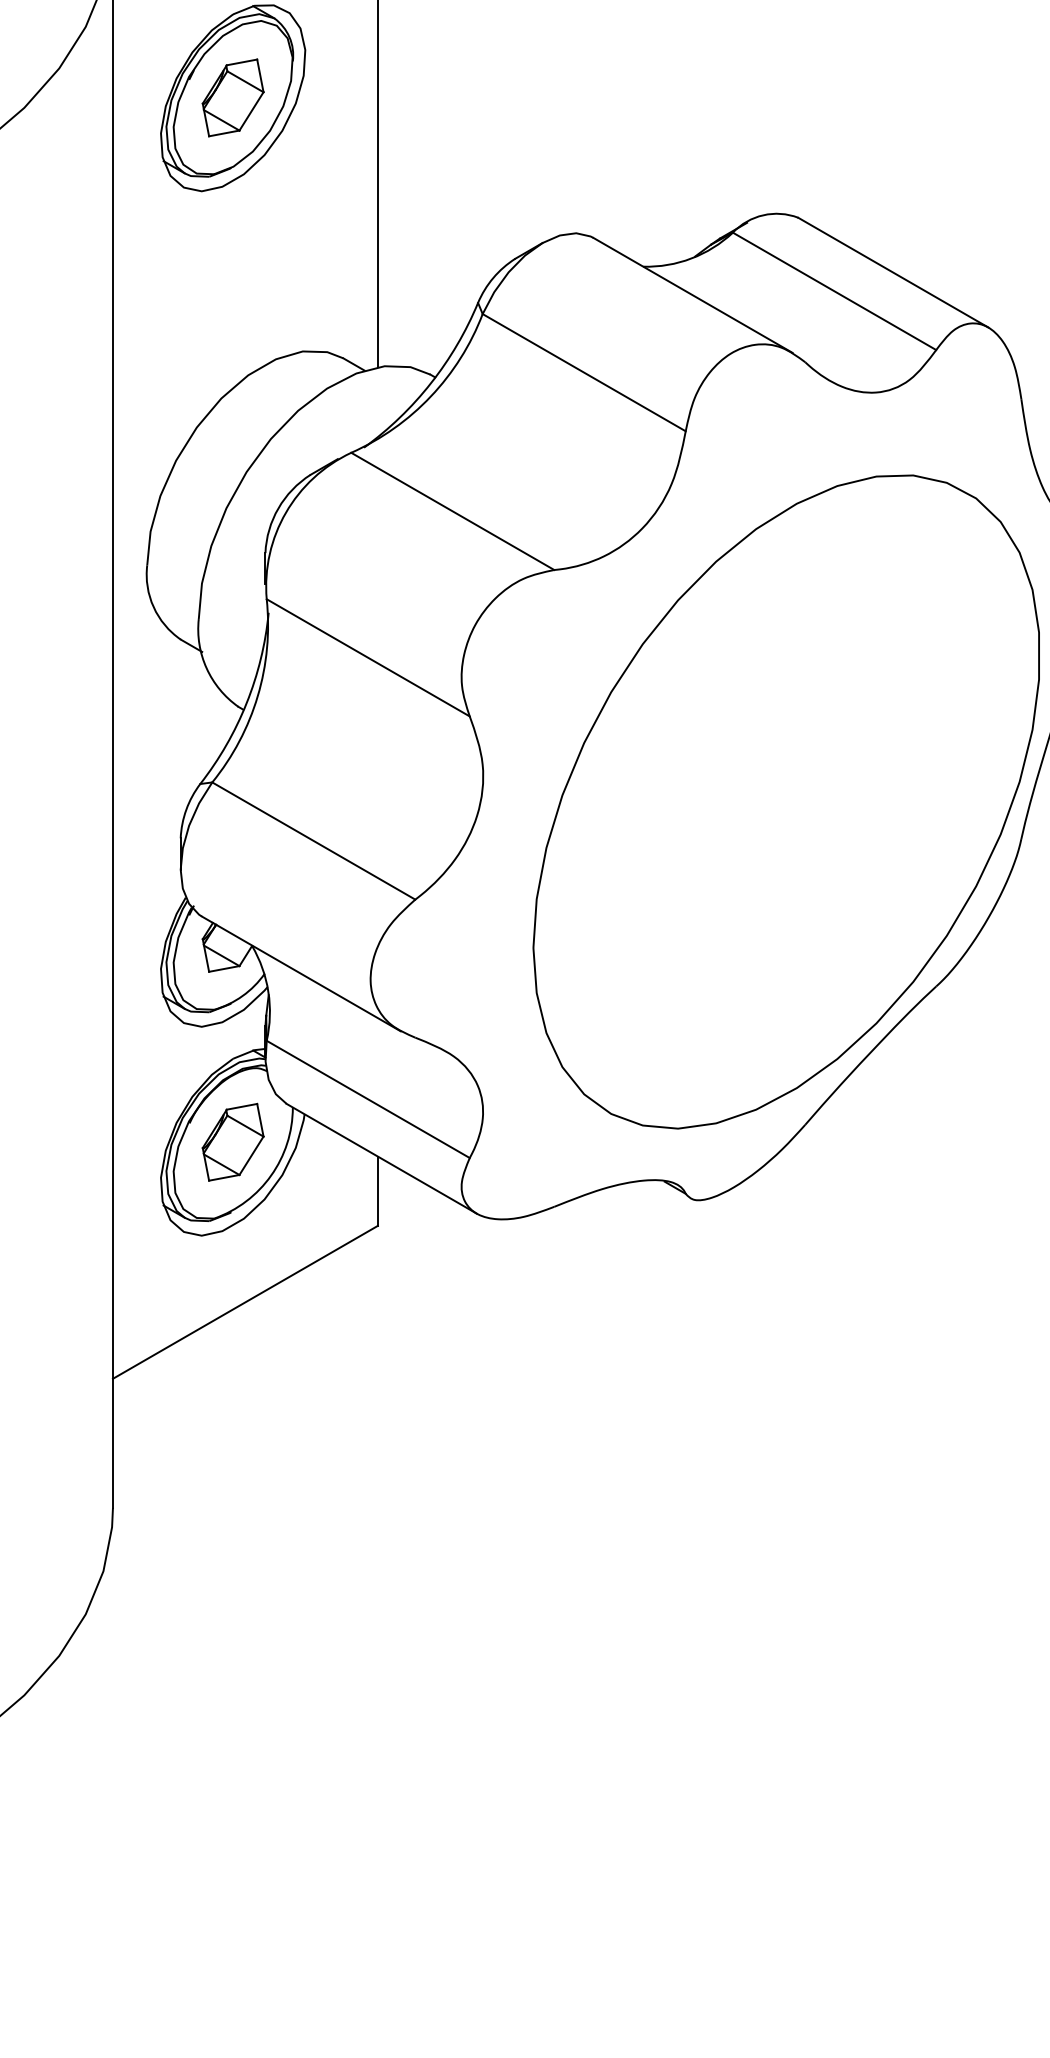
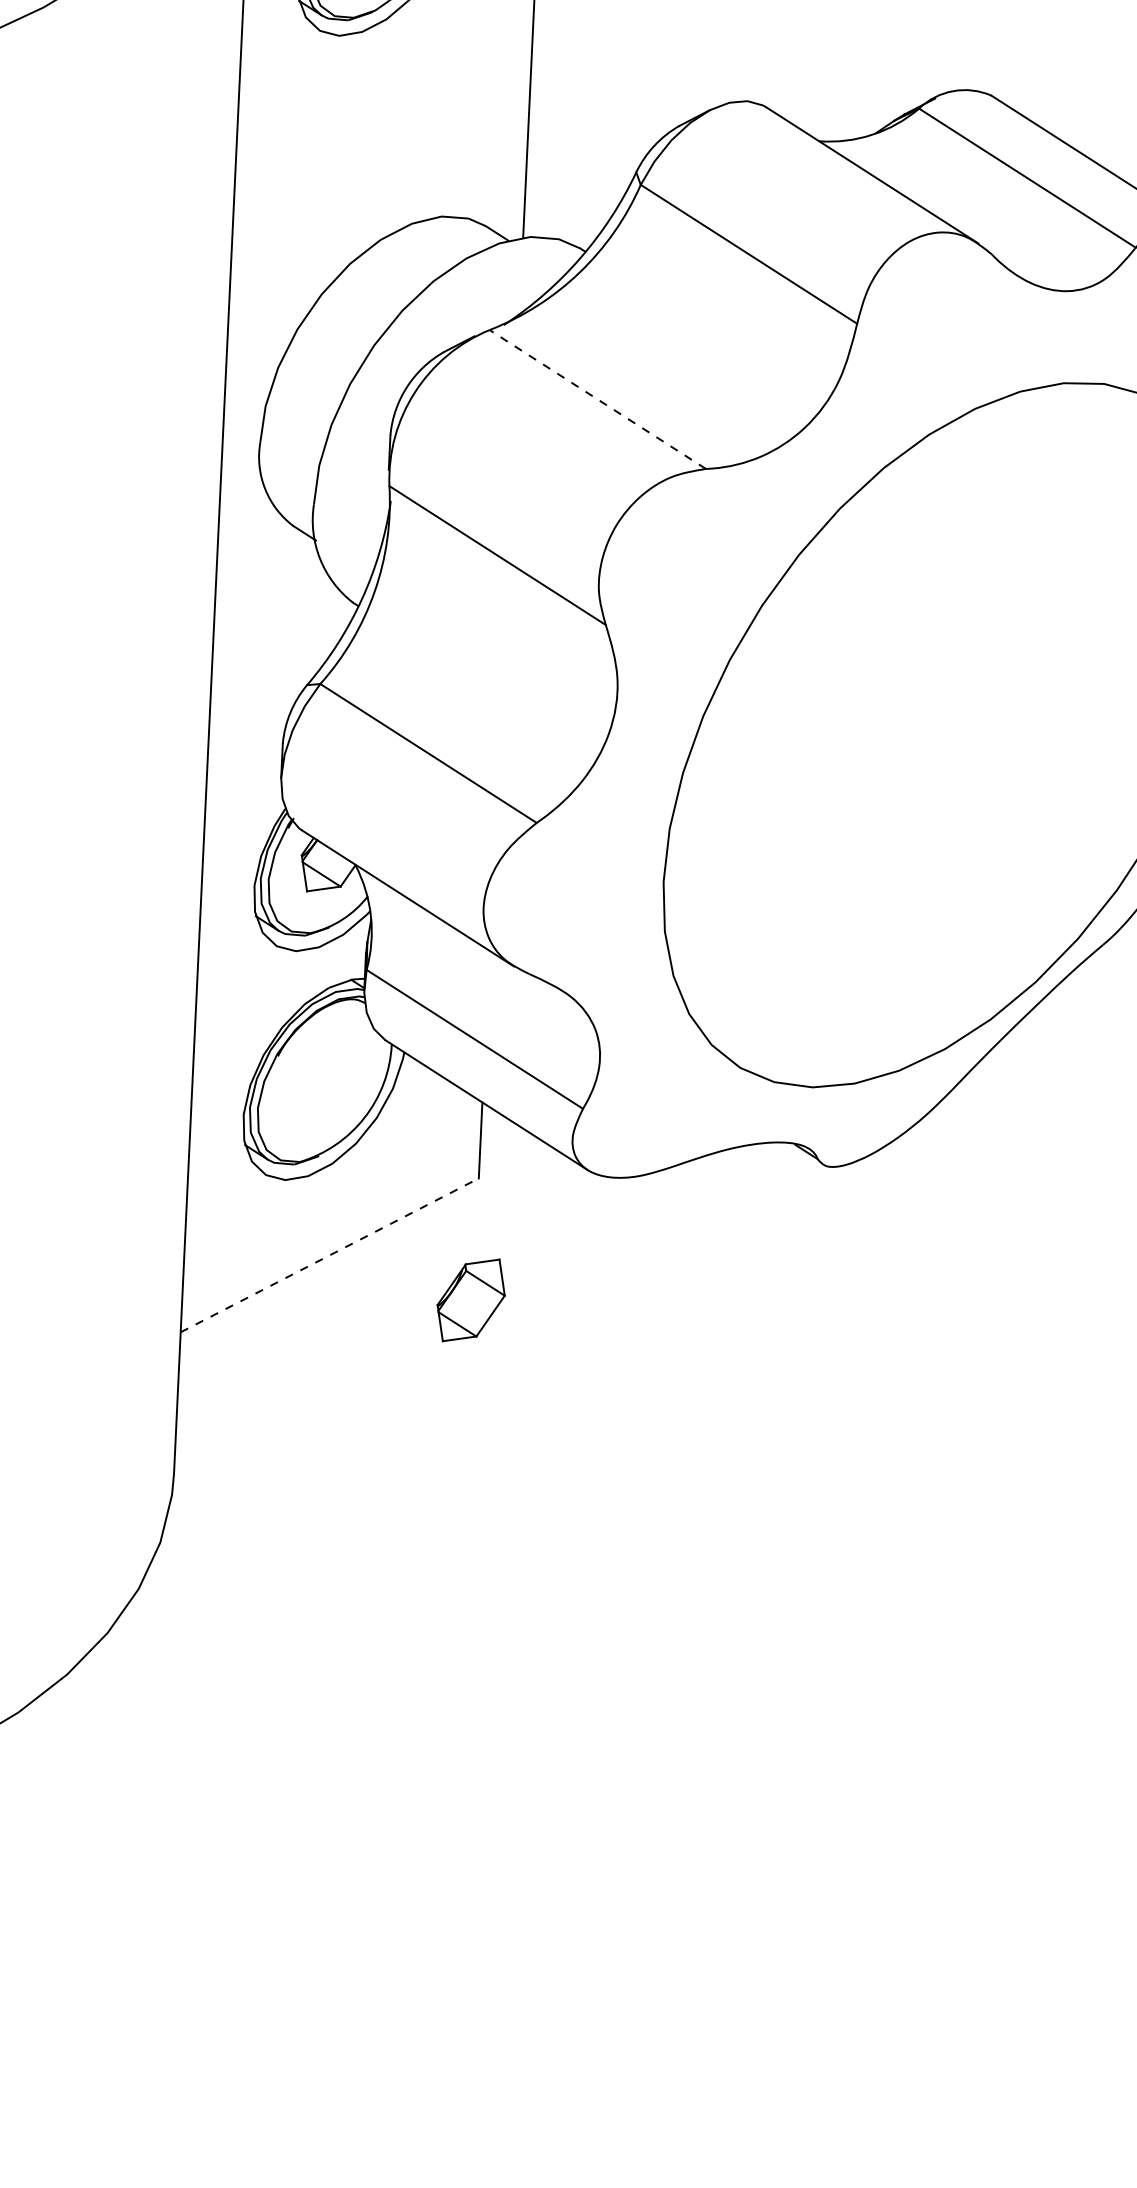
line: (452, 511) -> (597, 399), solid -> dashed
part: (232, 1141) -> (470, 1299), moved
line: (245, 1302) -> (329, 1255), solid -> dashed

